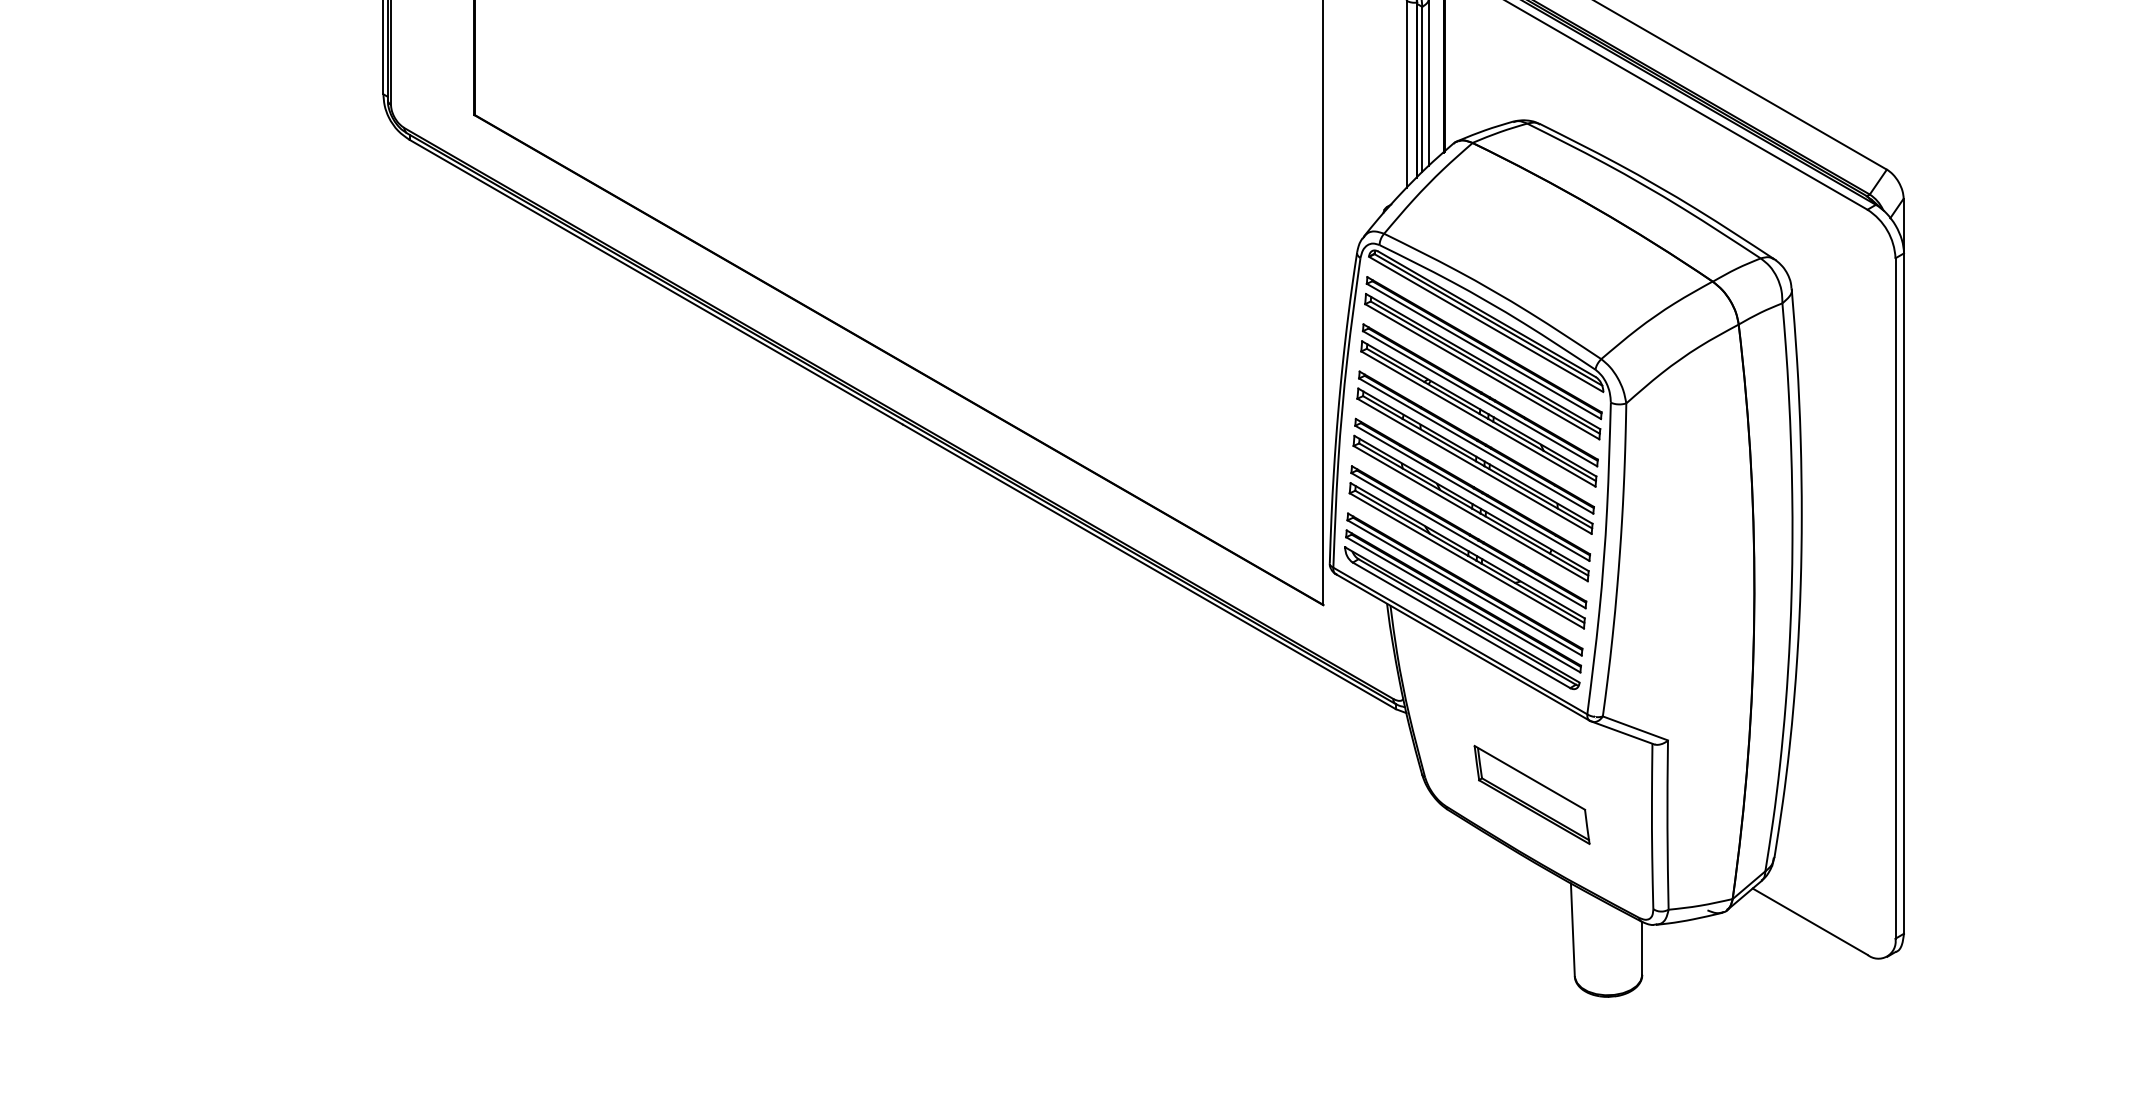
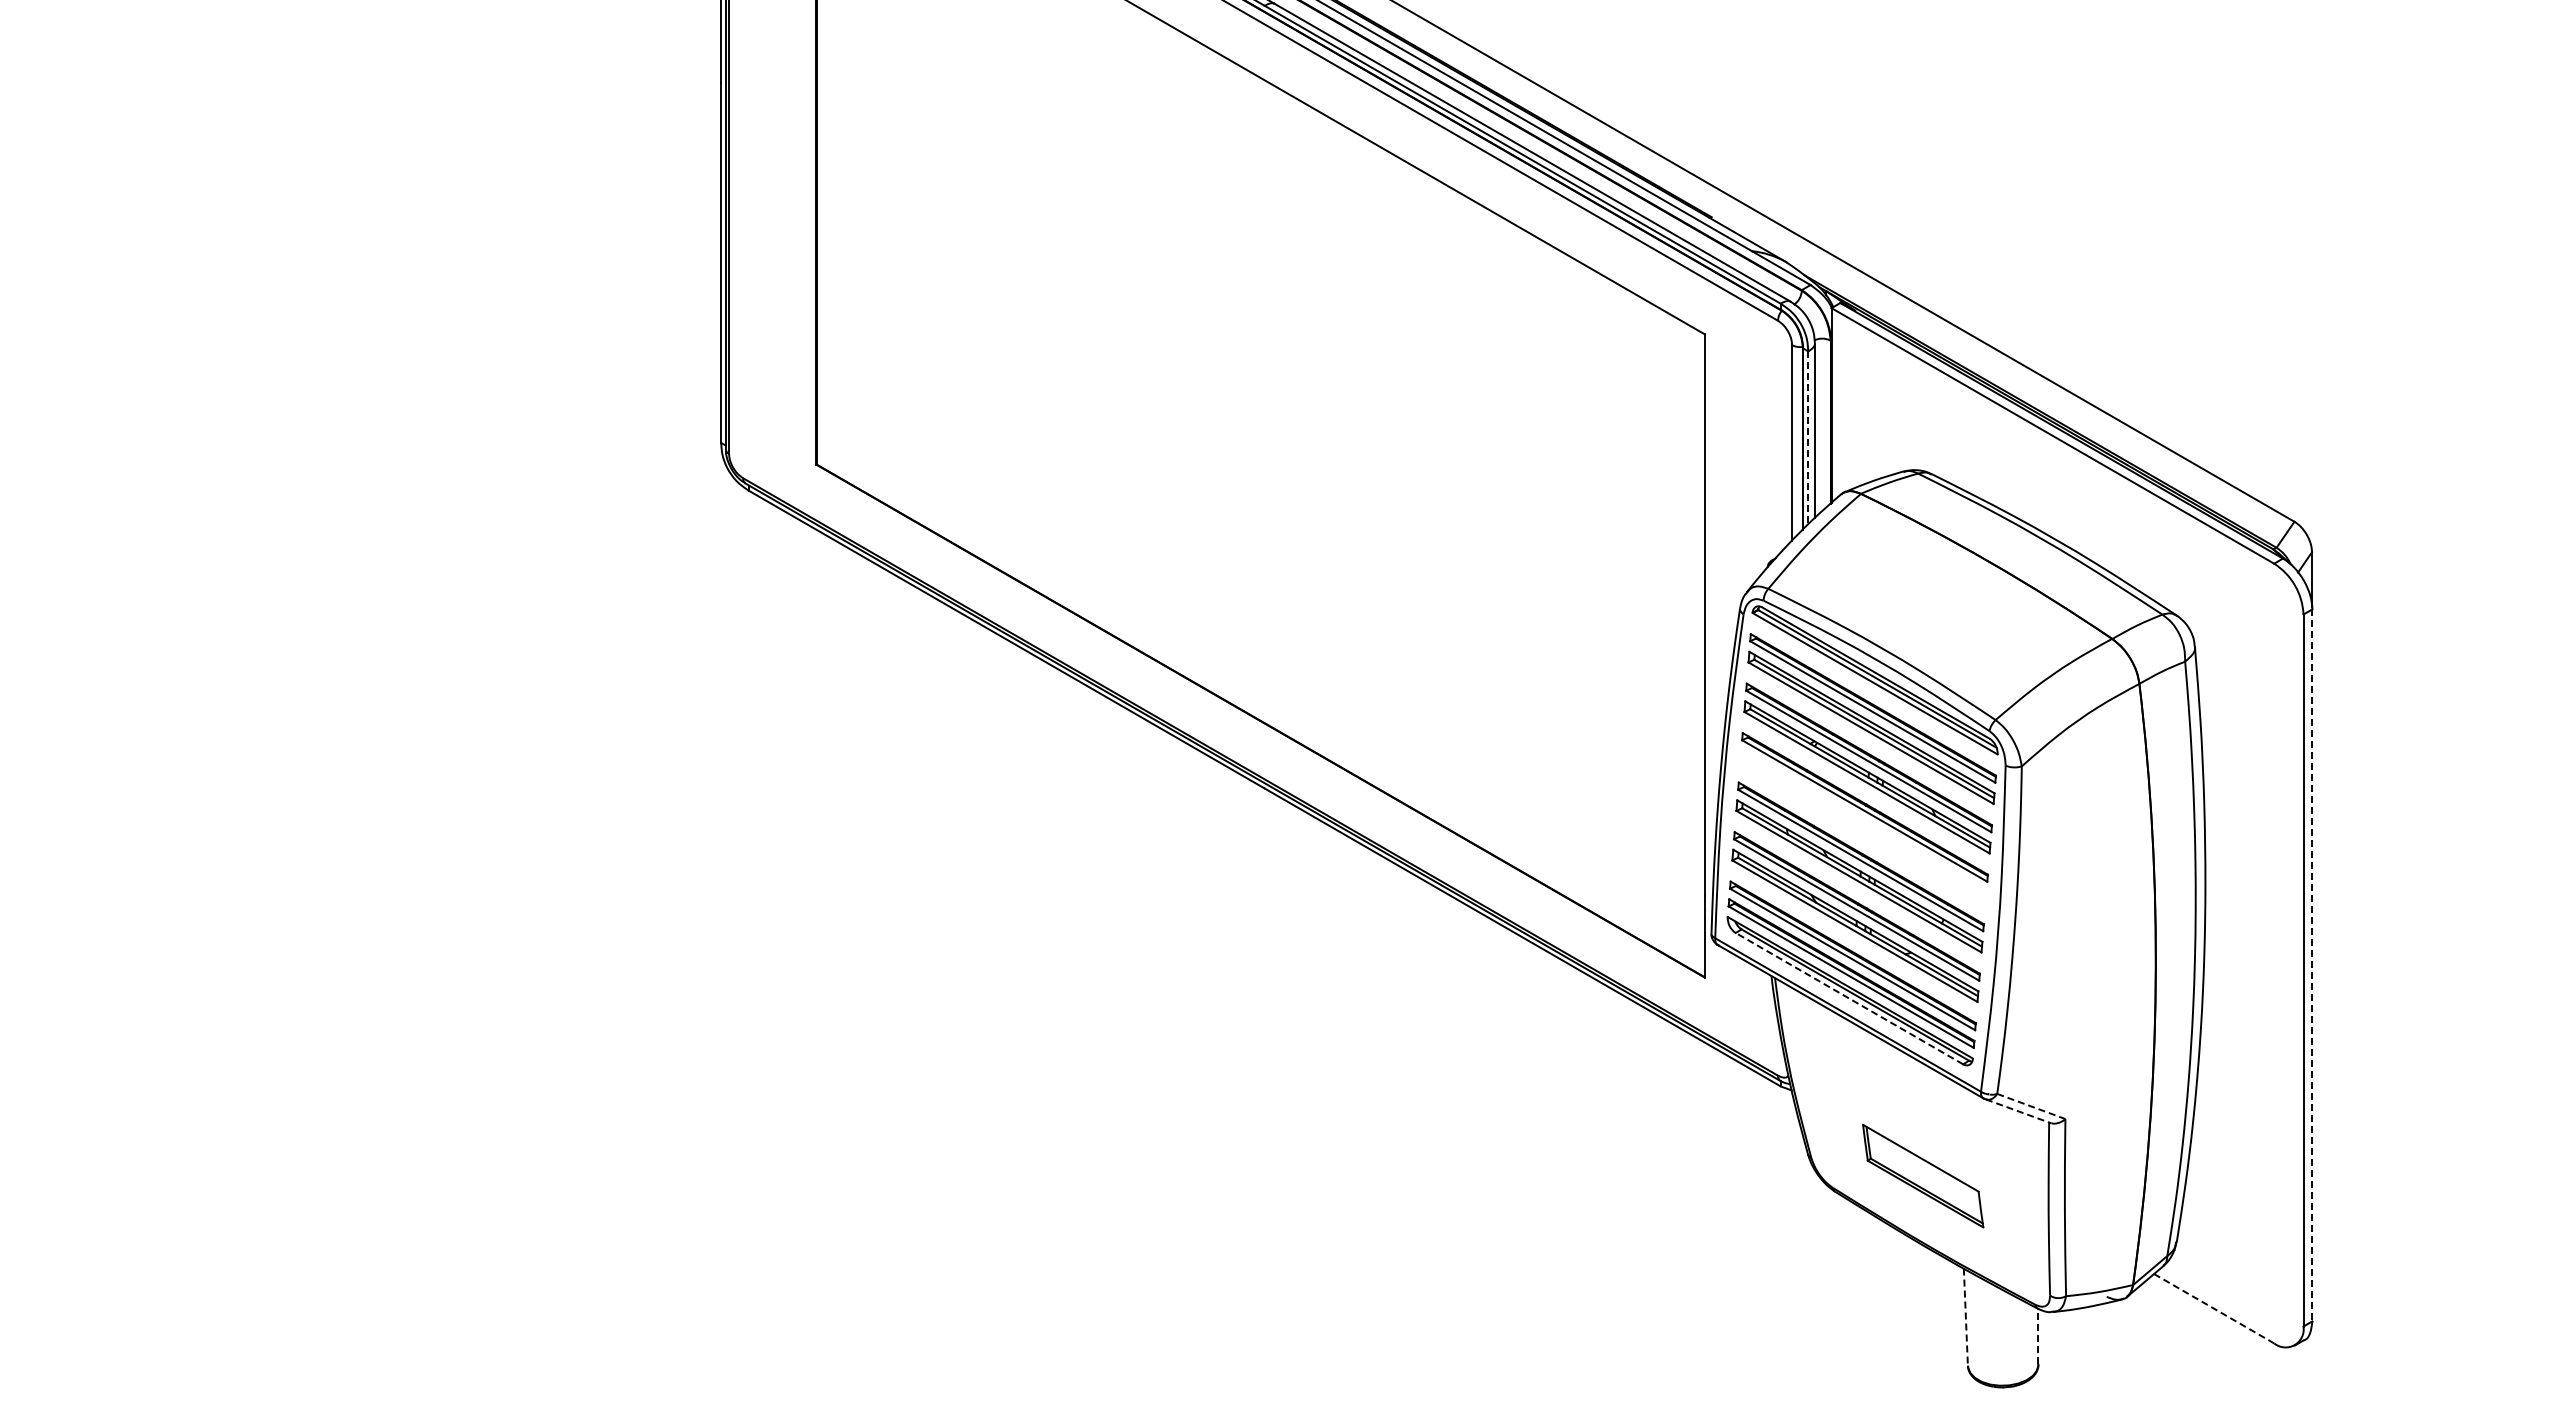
line: (1422, 90) -> (1808, 438), solid -> dashed
part: (1475, 460) -> (1863, 826), removed
line: (1904, 593) -> (2312, 965), solid -> dashed
line: (1461, 625) -> (1849, 998), solid -> dashed
line: (1635, 728) -> (2031, 1106), solid -> dashed
line: (1623, 733) -> (2018, 1111), solid -> dashed
line: (1810, 921) -> (2214, 1308), solid -> dashed
line: (1572, 930) -> (1965, 1317), solid -> dashed
line: (1642, 948) -> (2038, 1336), solid -> dashed

